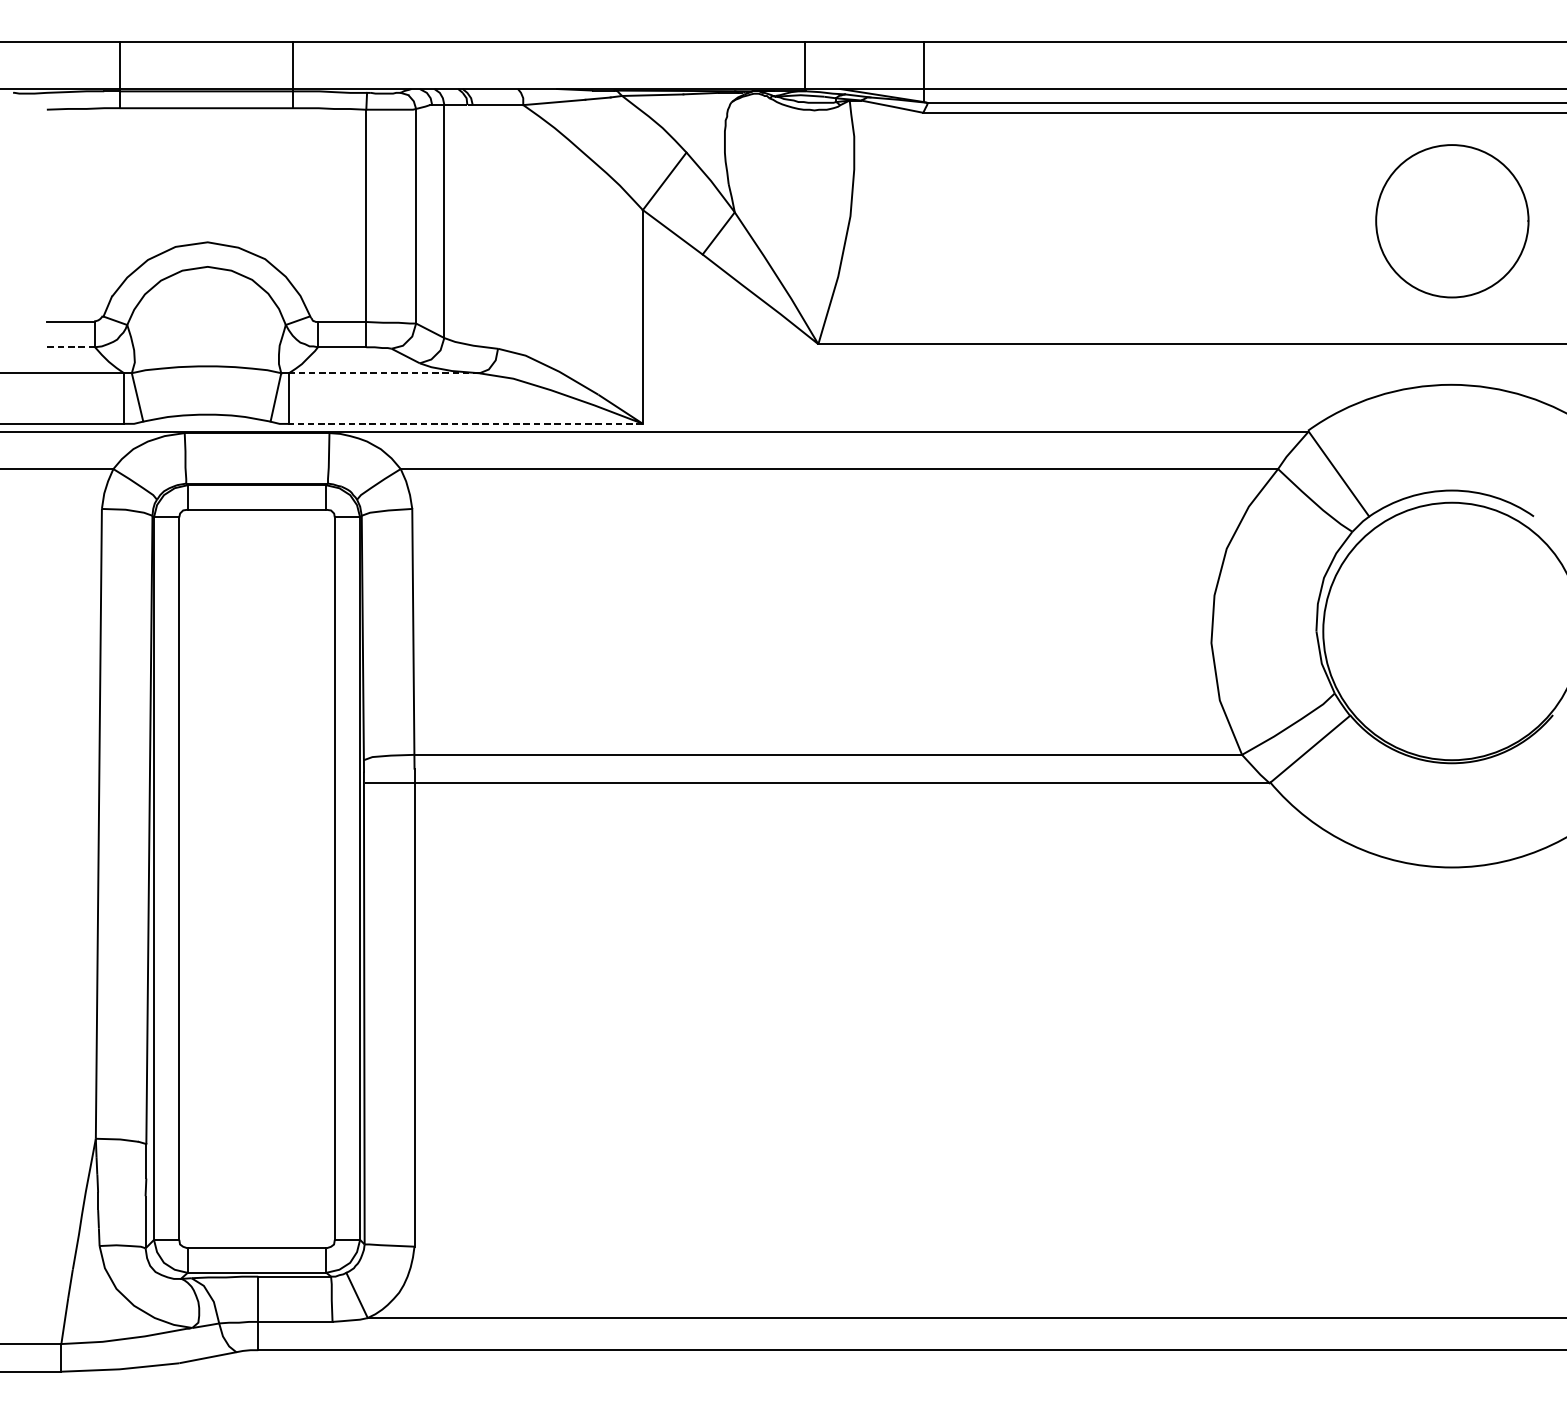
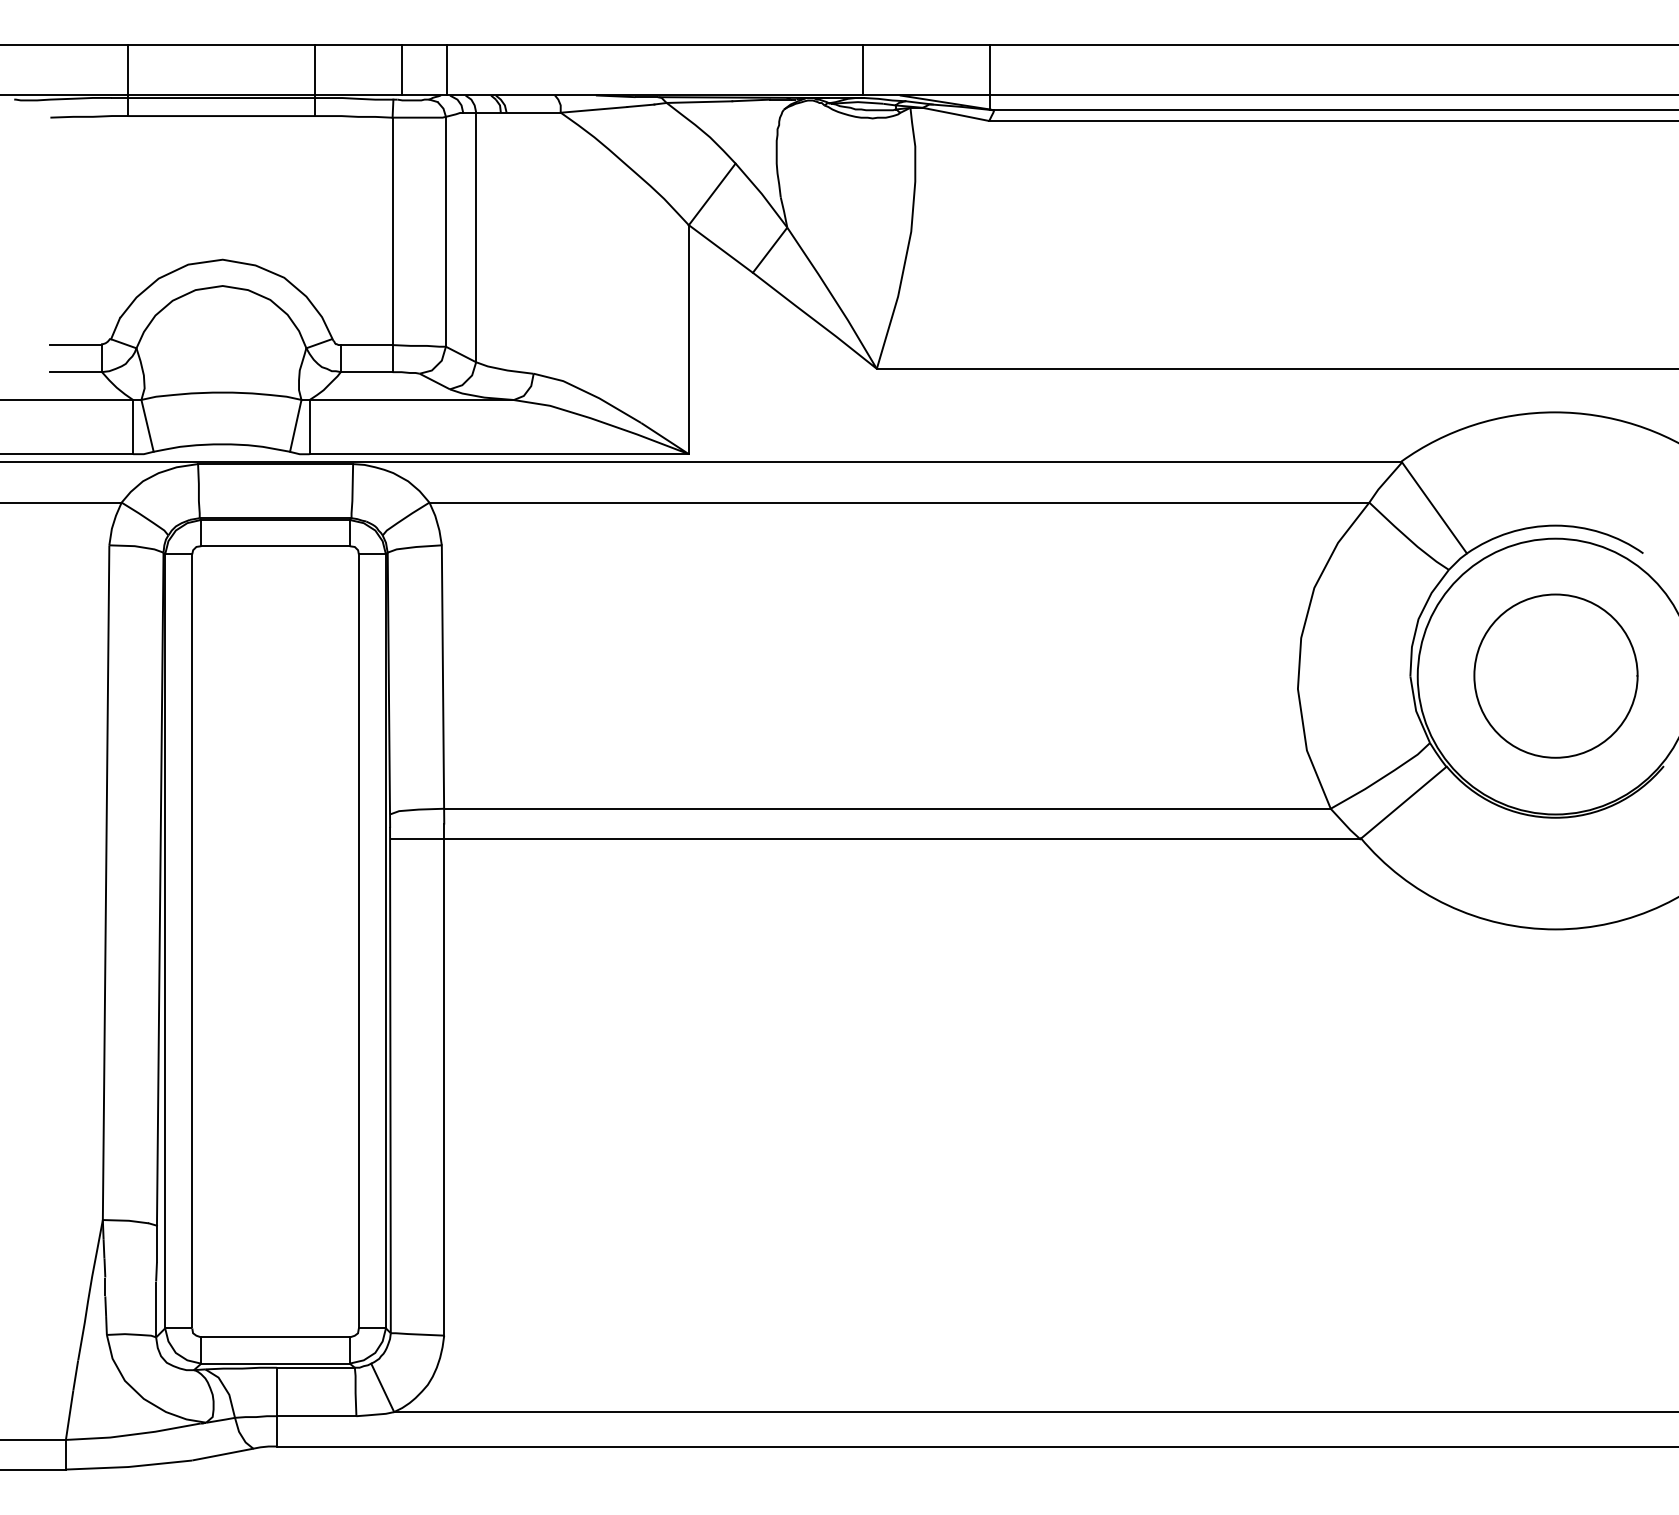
line: (374, 65) -> (401, 70), added
line: (416, 65) -> (446, 70), added
curve: (1436, 147) -> (1539, 597), moved
line: (71, 347) -> (76, 372), dashed -> solid
line: (383, 373) -> (411, 400), dashed -> solid
line: (466, 424) -> (499, 454), dashed -> solid

